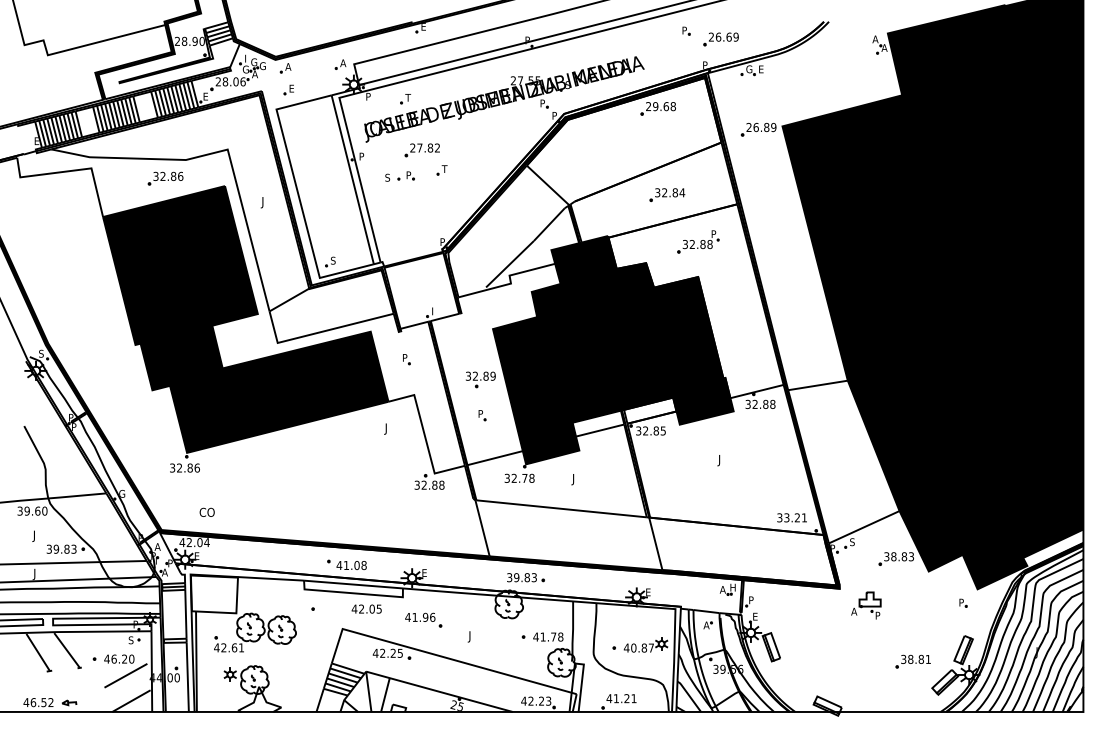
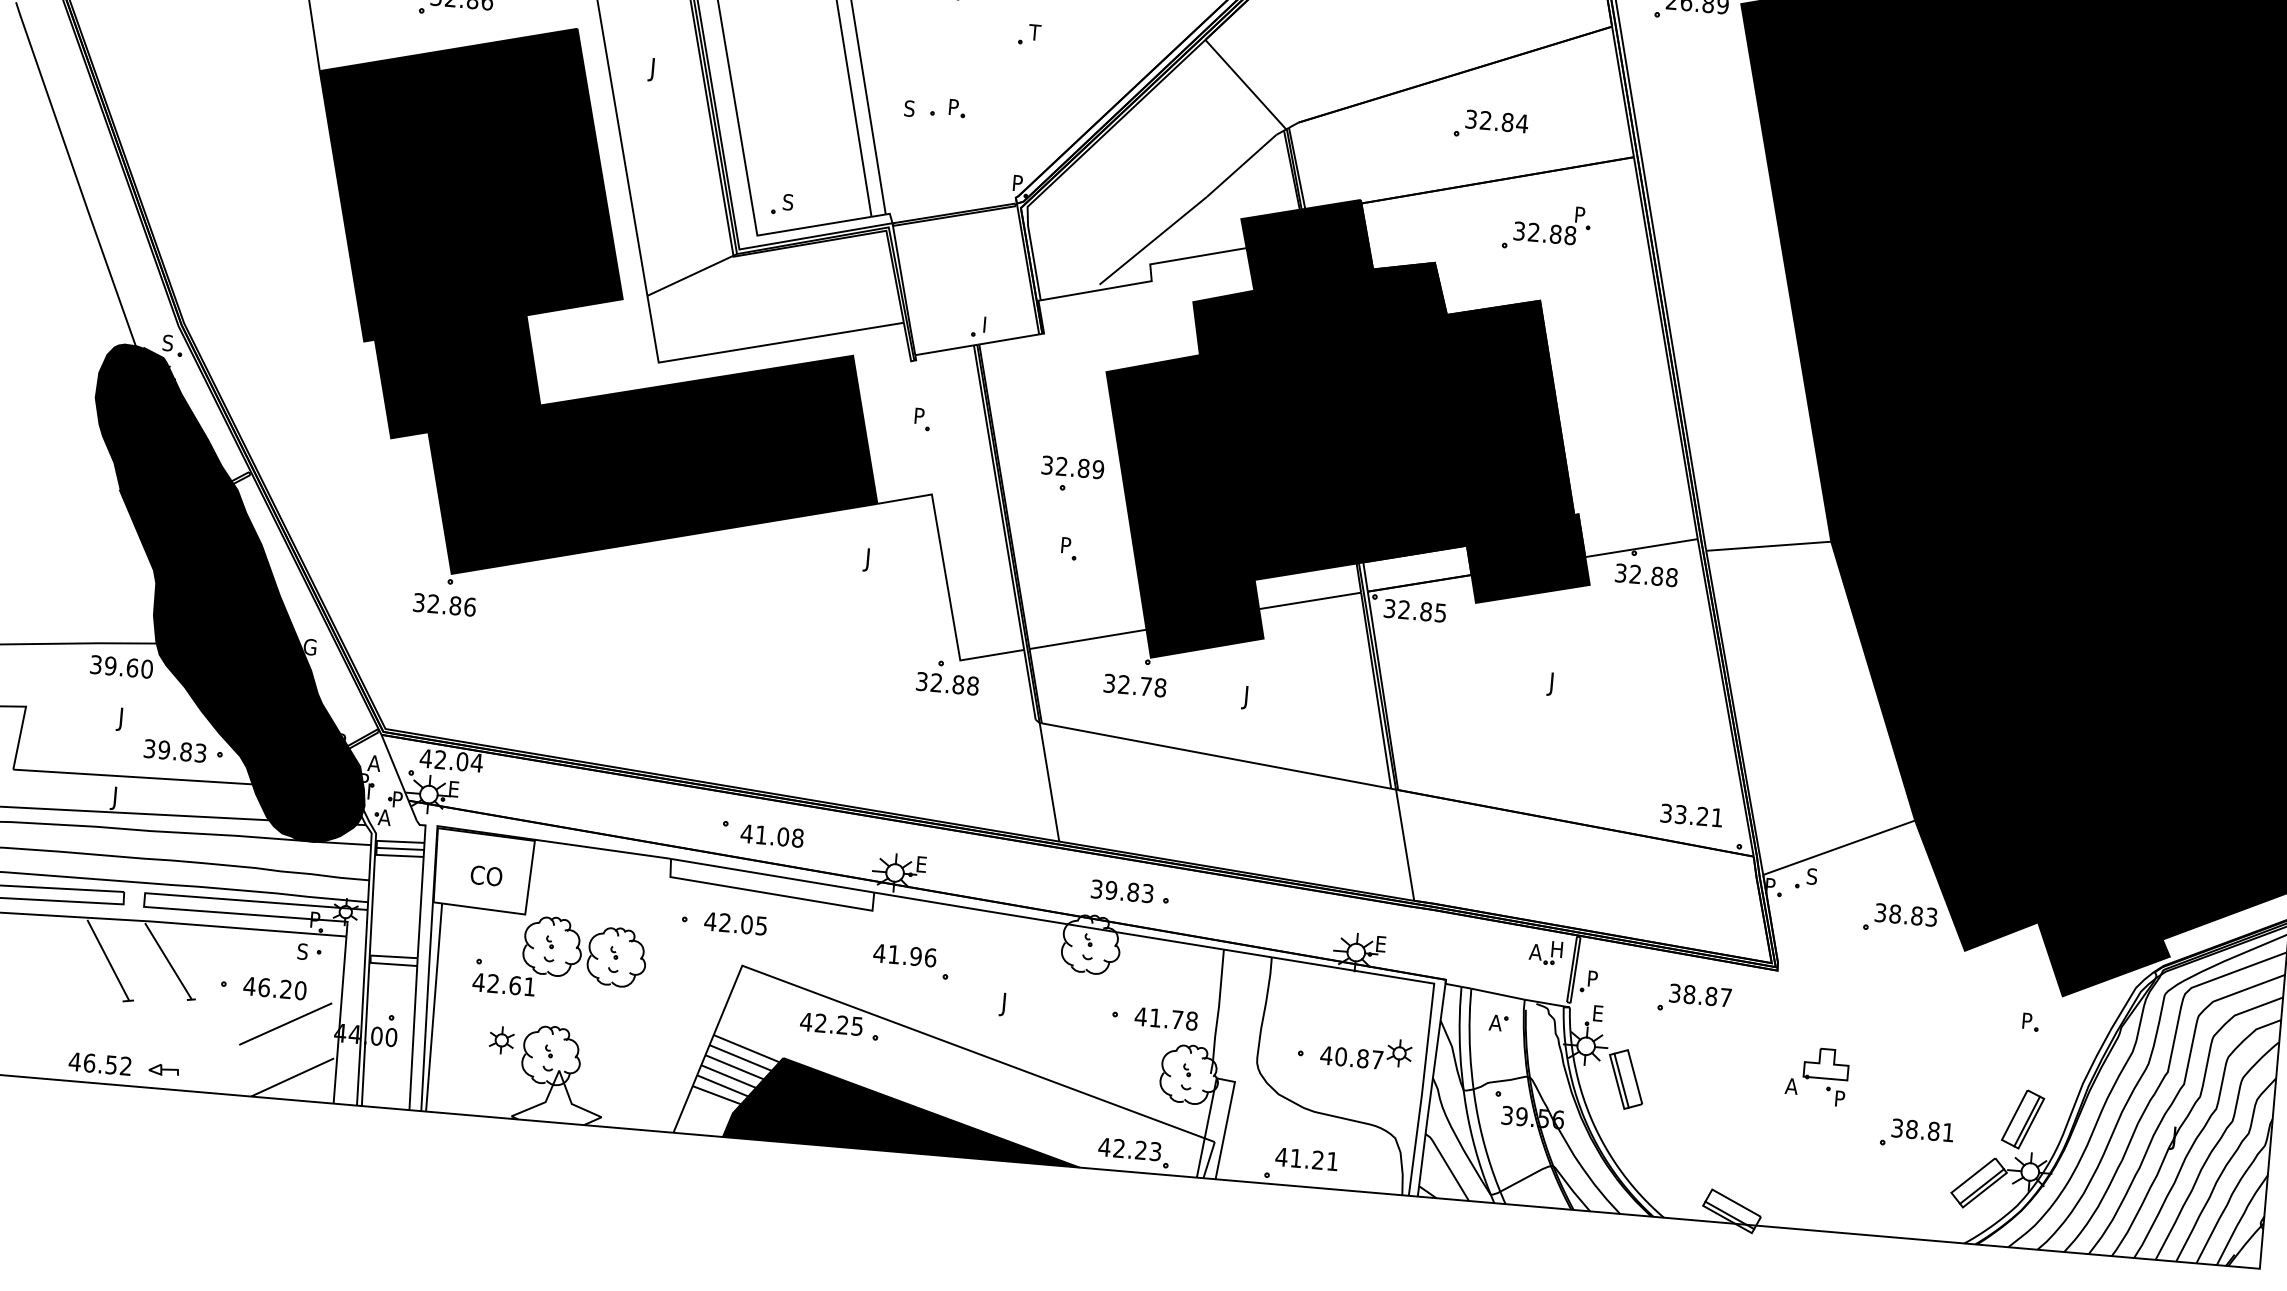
part: (399, 176) -> (934, 108), moved
fill: (81, 471) -> (230, 593), added
text: (206, 511) -> (485, 873), moved
part: (866, 605) -> (1818, 1075), moved
part: (800, 606) -> (1693, 1000), added
text: (366, 608) -> (735, 922), moved
fill: (426, 691) -> (904, 1109), added

